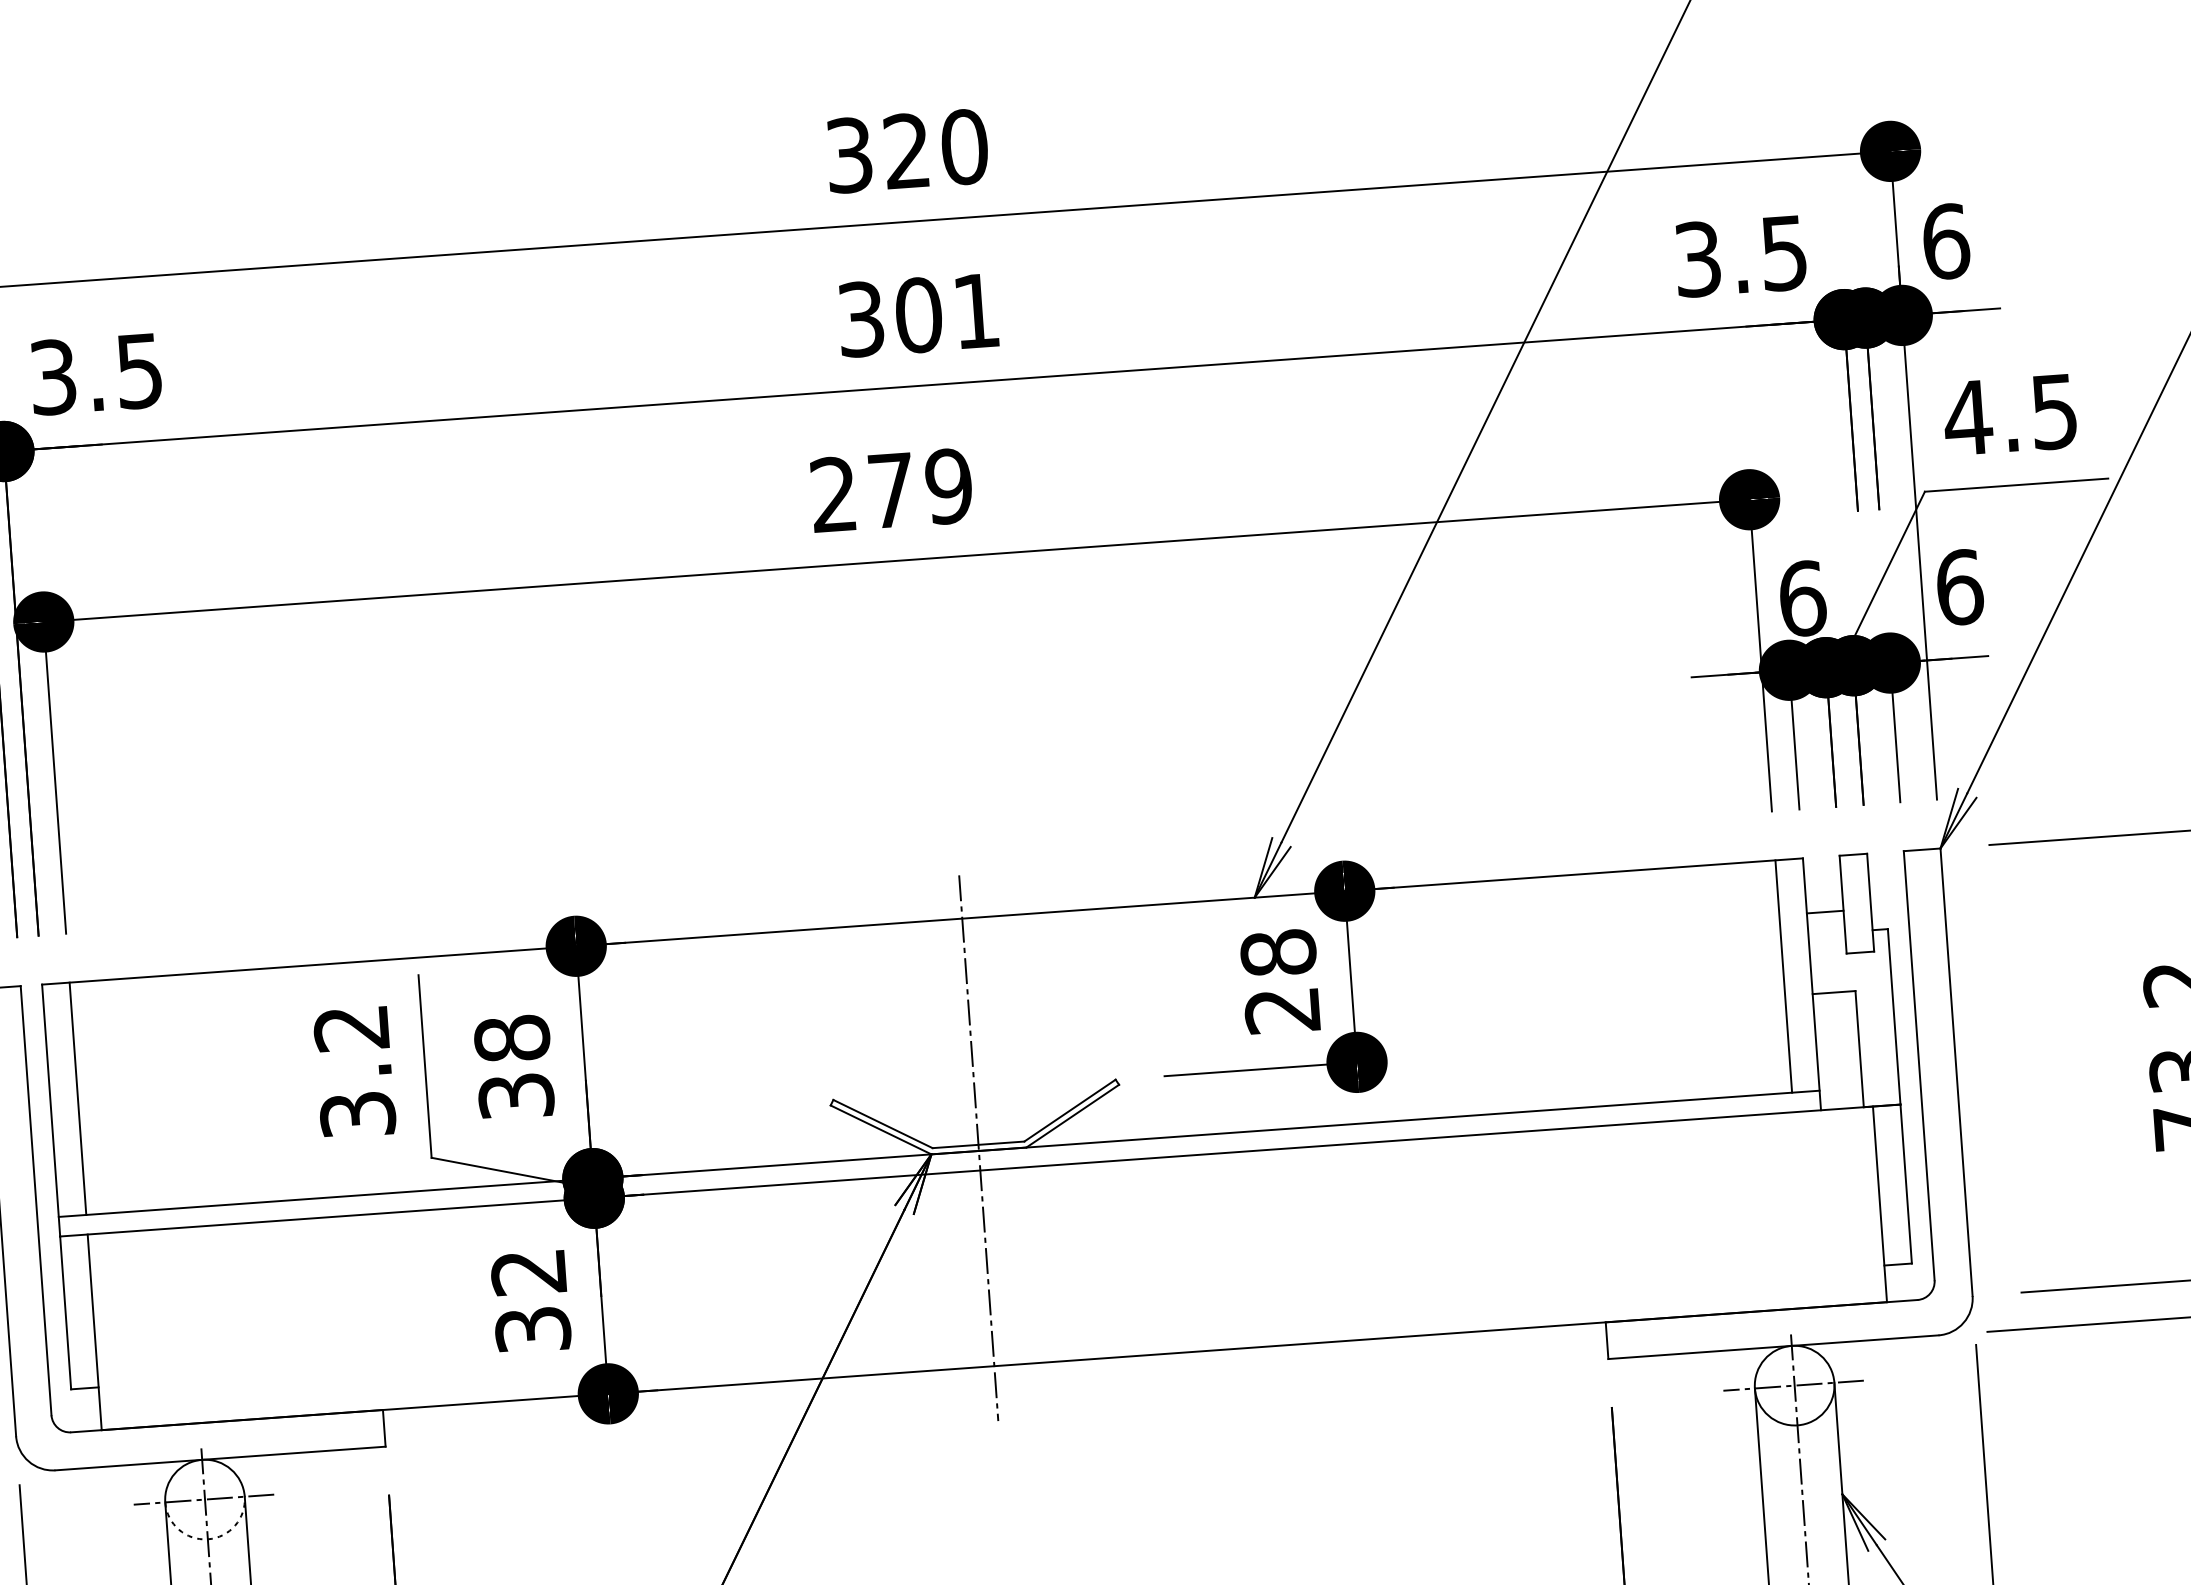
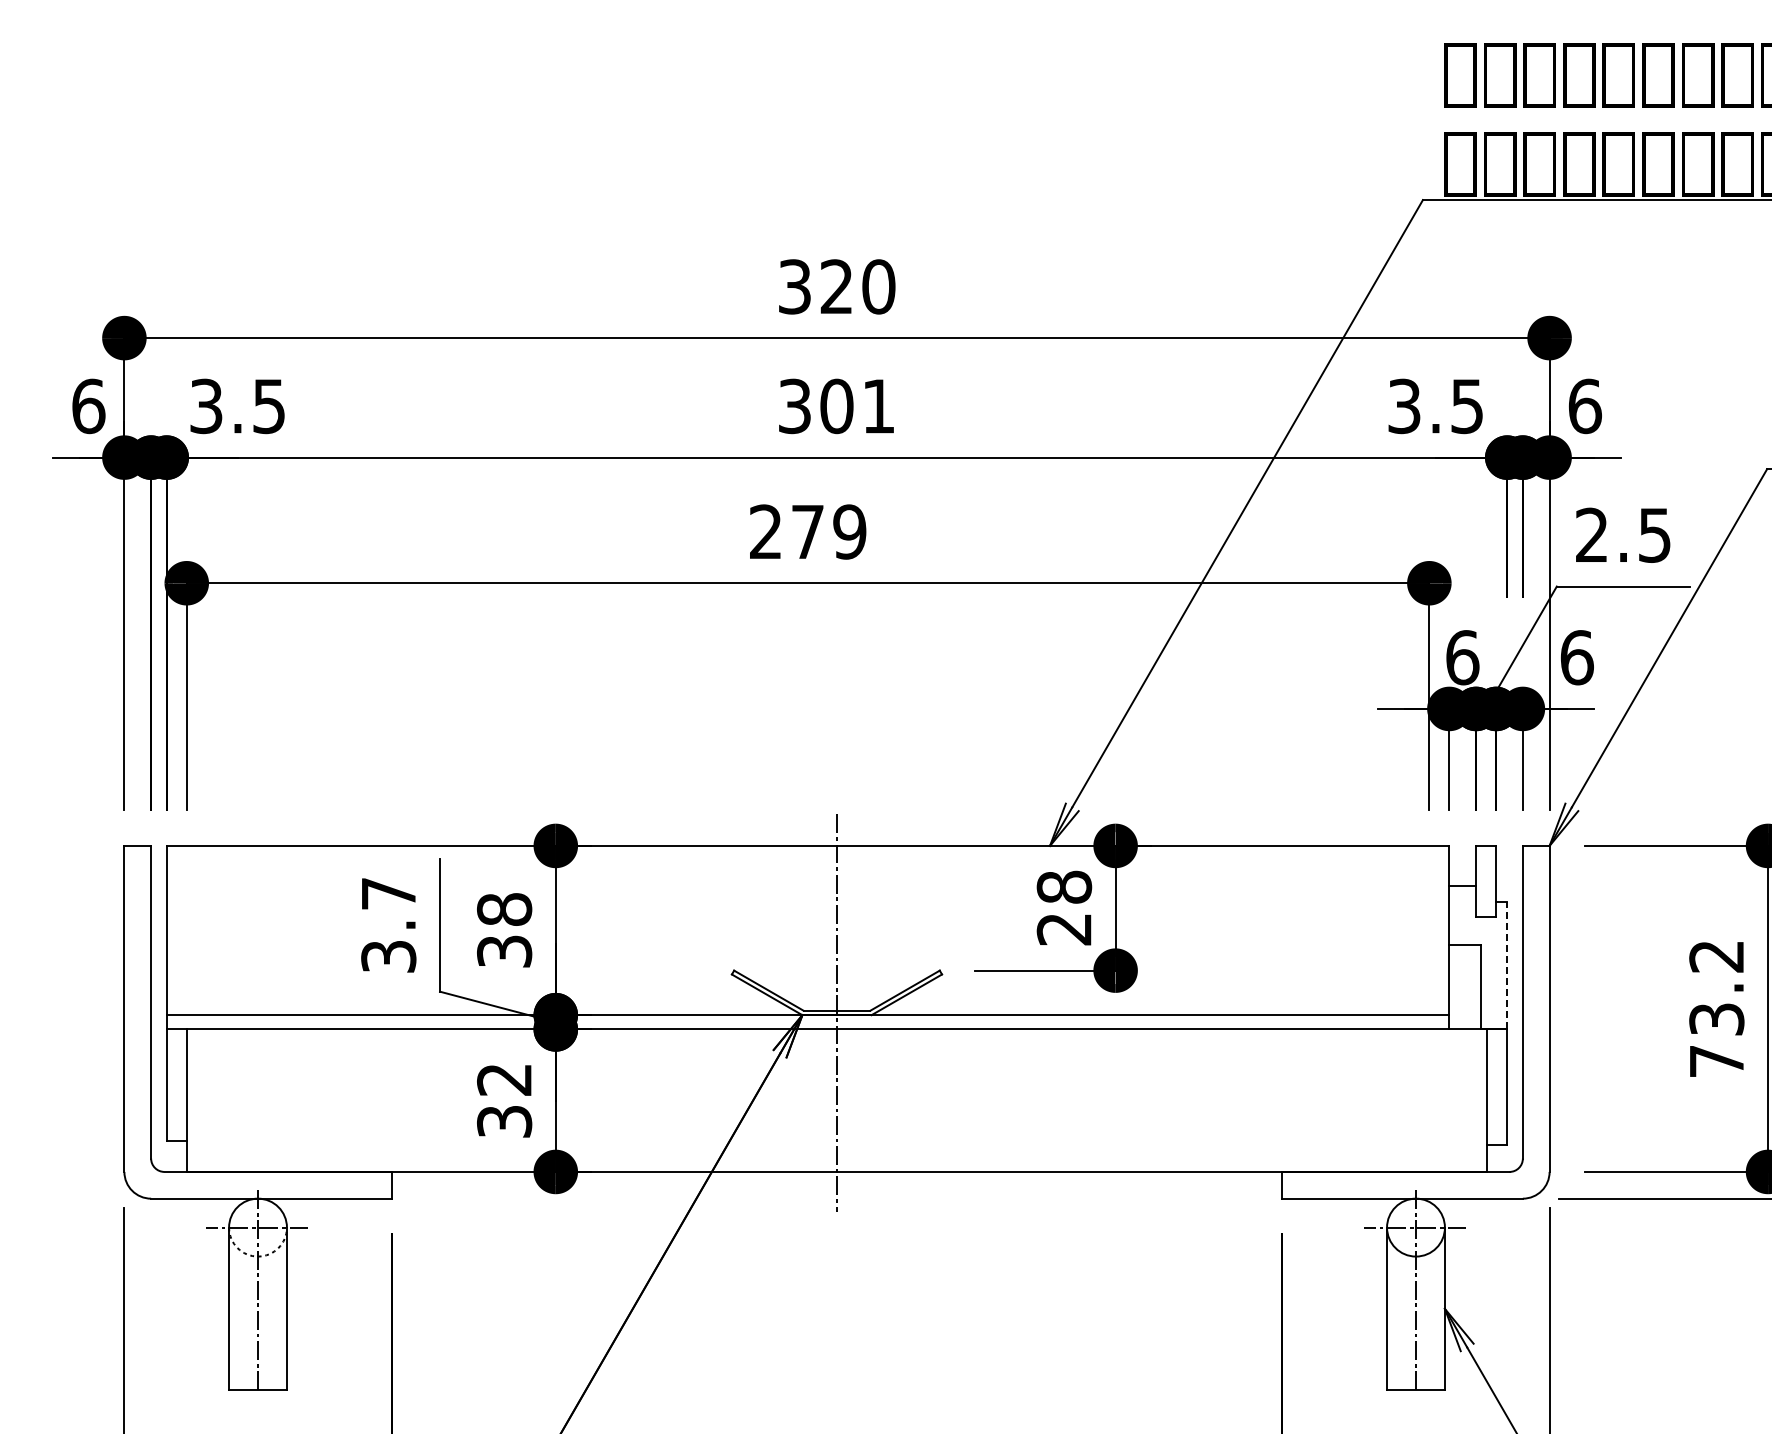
text: (1967, 416) -> (1591, 534), 4.5 -> 2.5
line: (1783, 976) -> (1429, 930), removed
line: (1894, 1016) -> (1507, 965), solid -> dashed
text: (351, 1028) -> (388, 893), 3.2 -> 3.7
line: (77, 1098) -> (186, 930), removed

